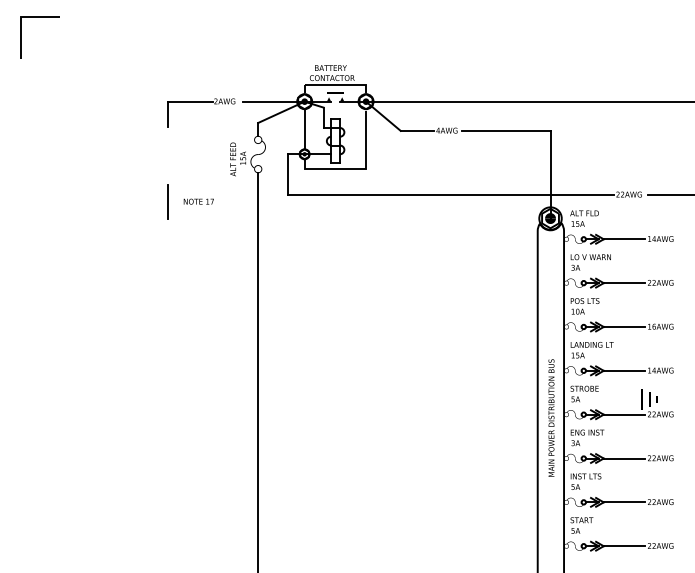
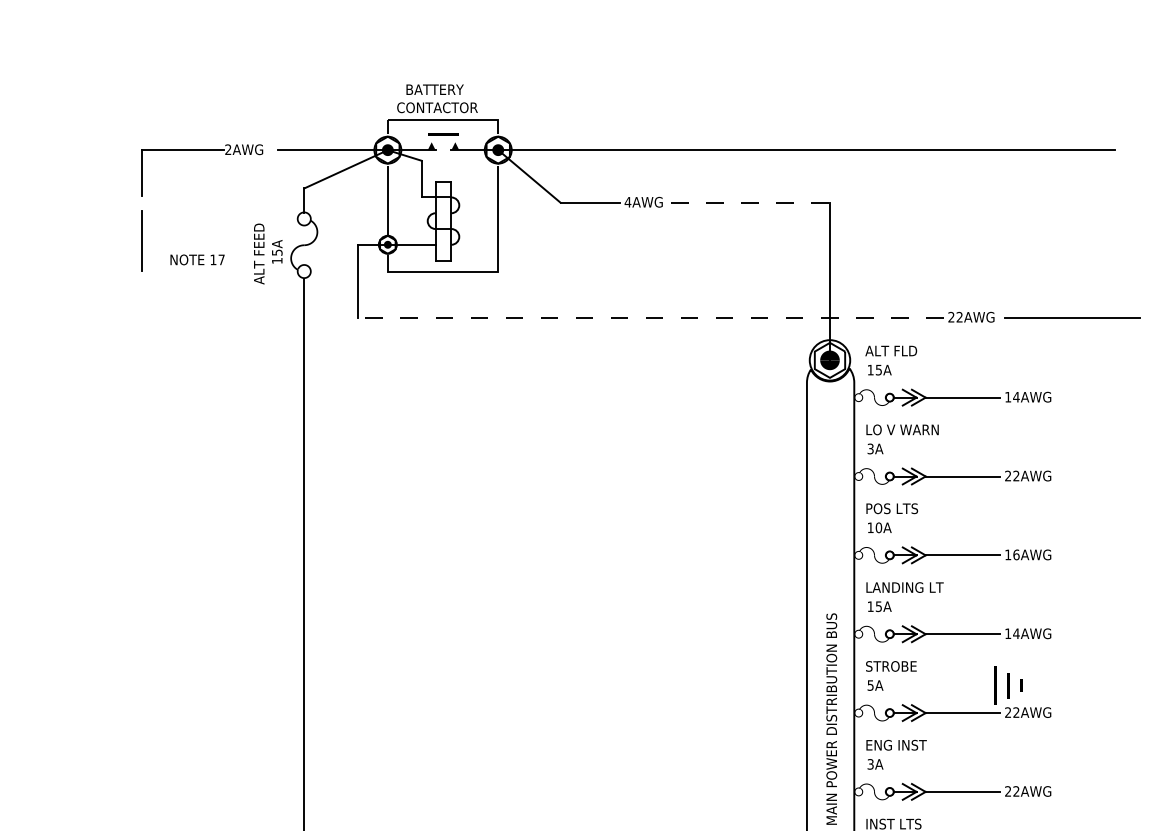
line: (506, 130) -> (750, 201), solid -> dashed
line: (450, 194) -> (650, 317), solid -> dashed
line: (167, 201) -> (141, 239), moved
text: (198, 201) -> (196, 259), moved

